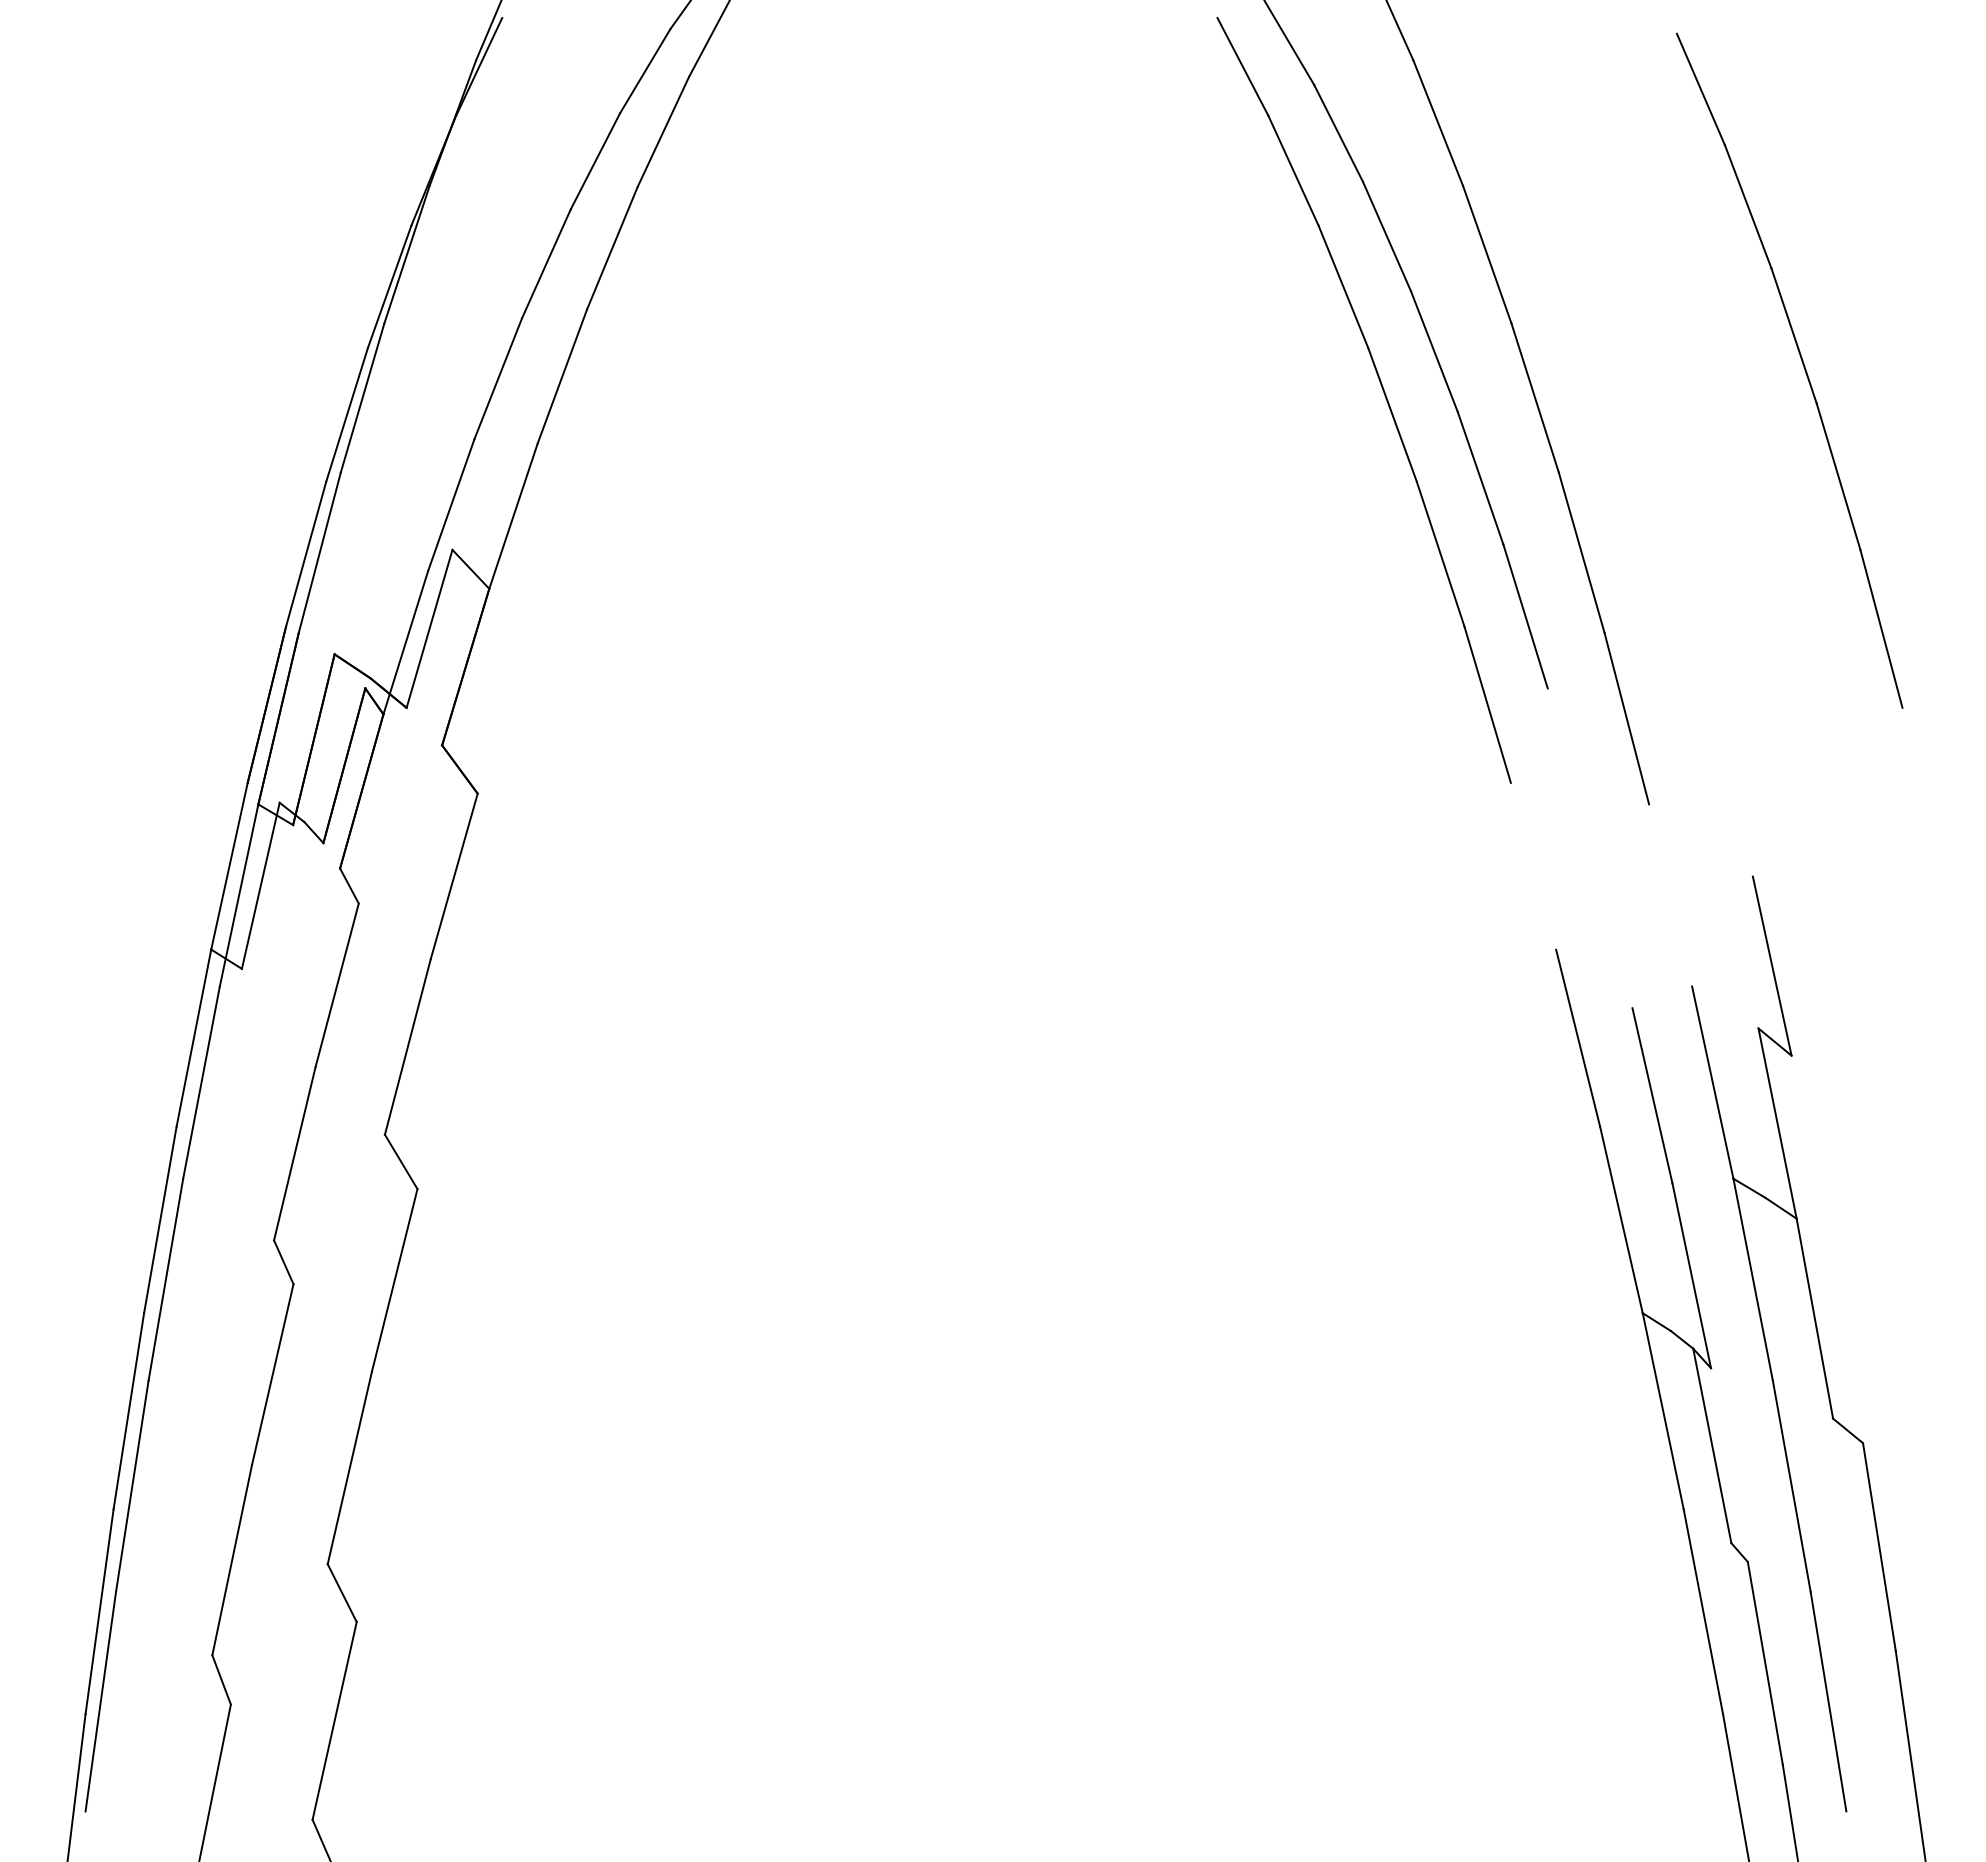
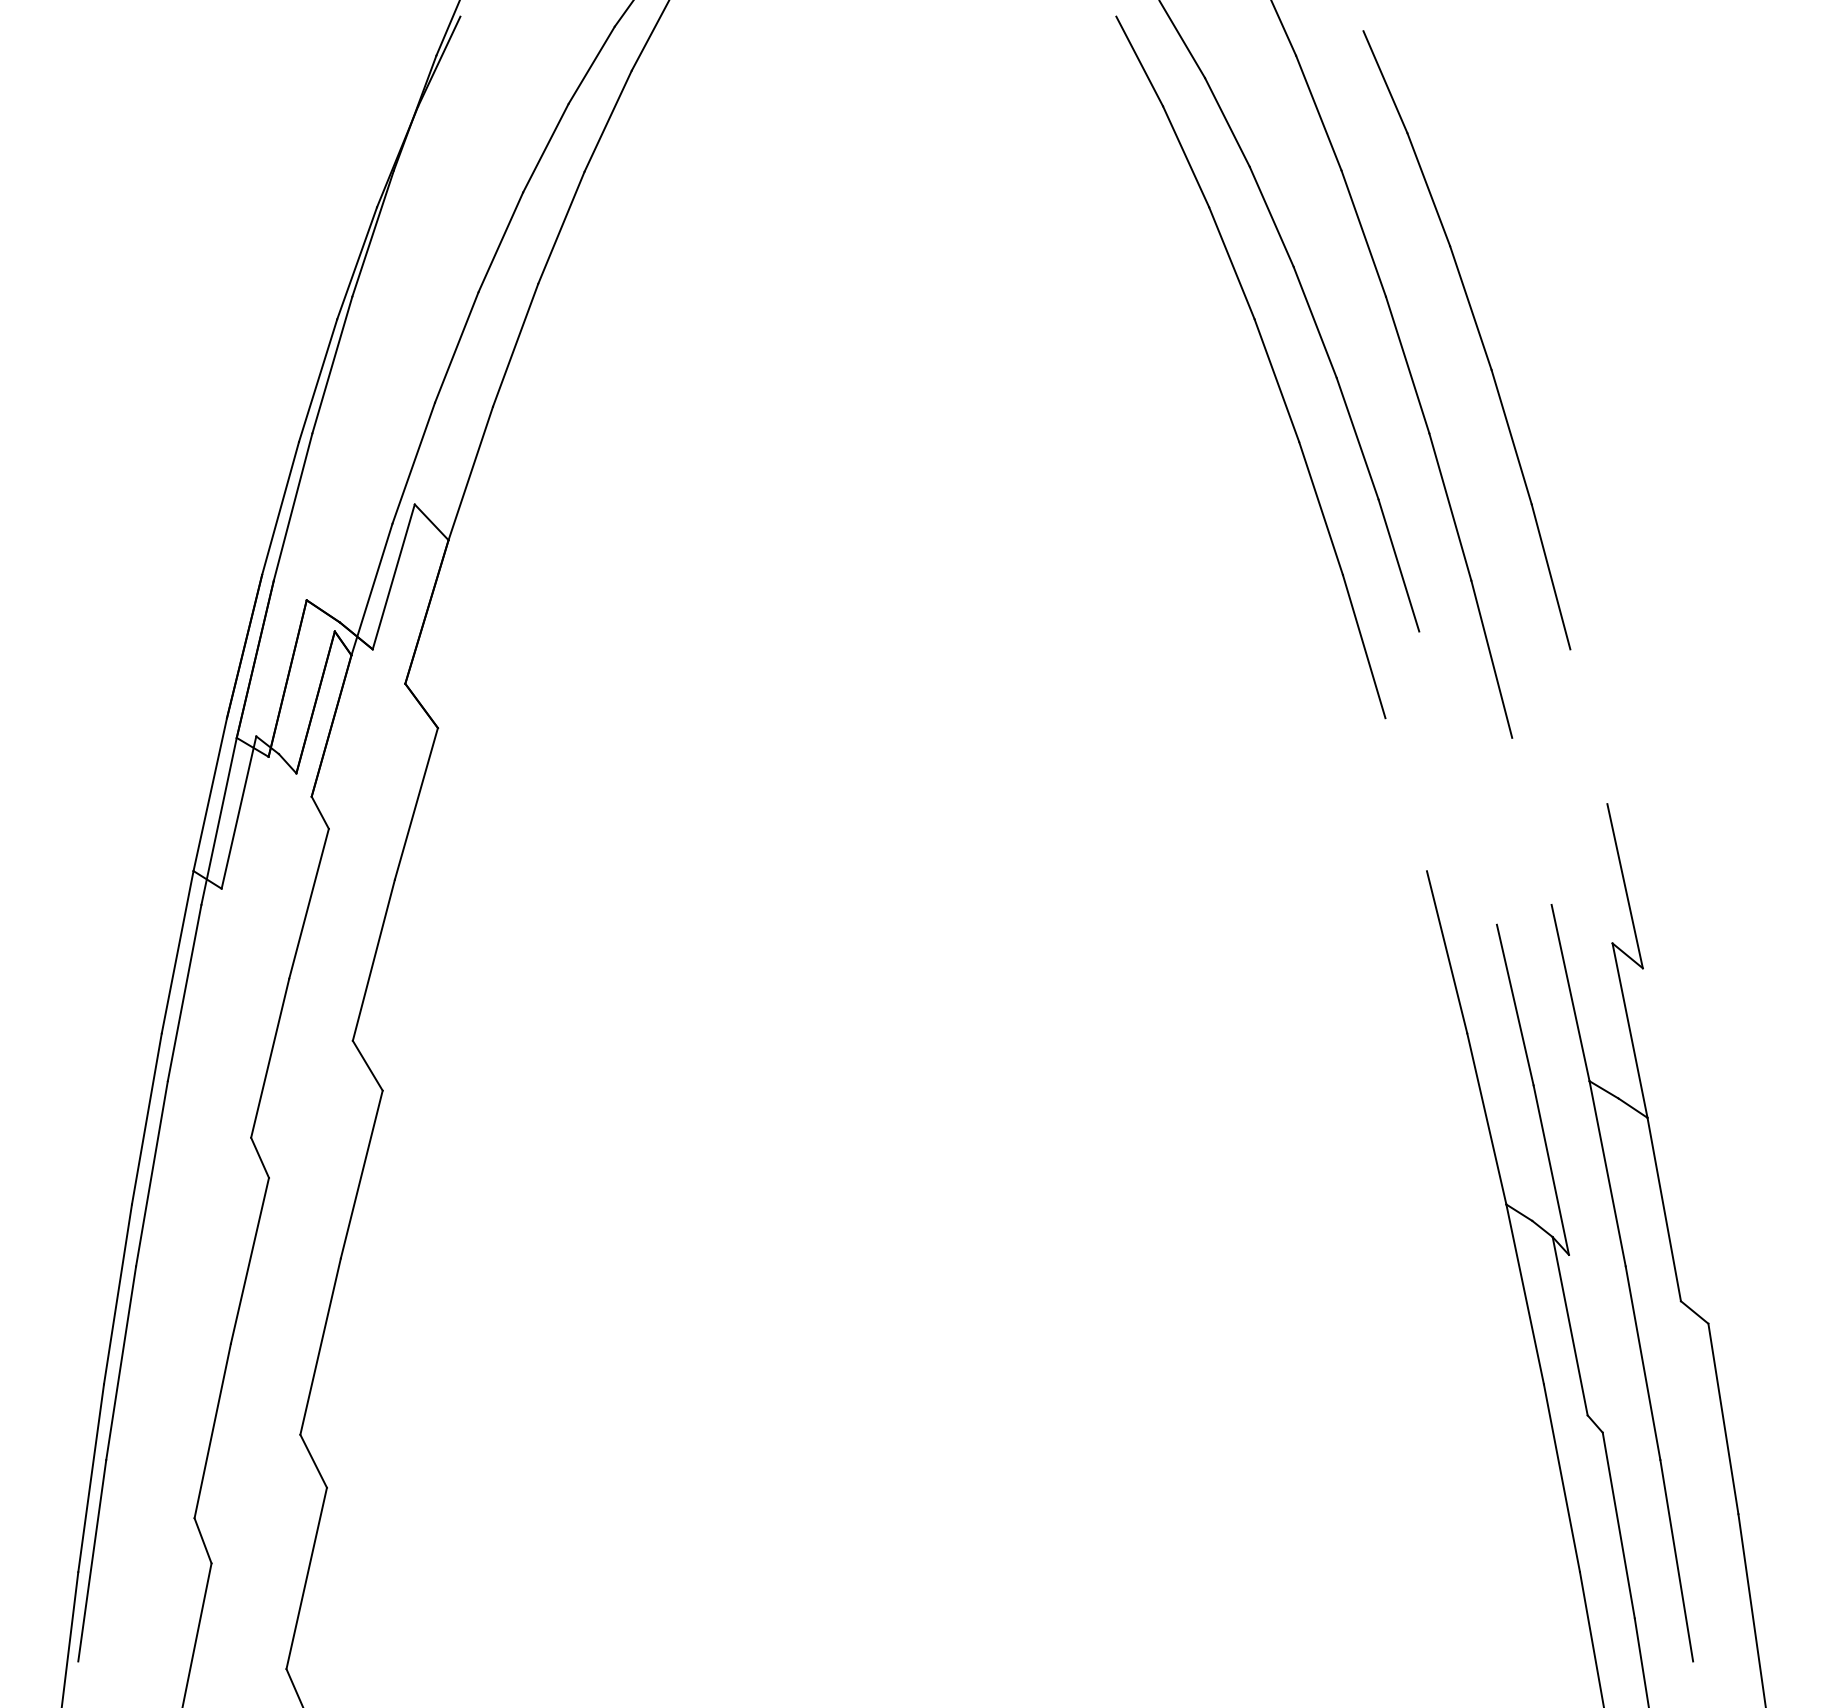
part: (1802, 364) -> (1478, 334), moved

